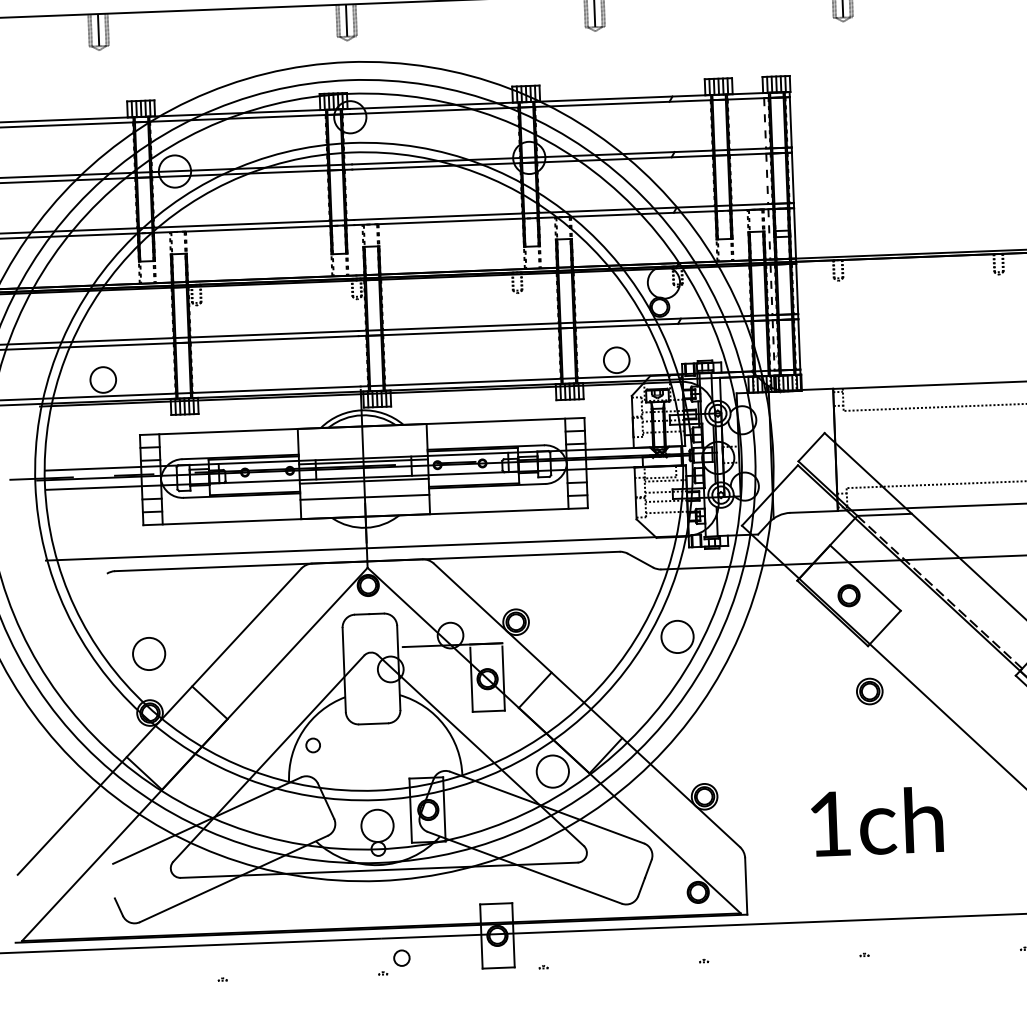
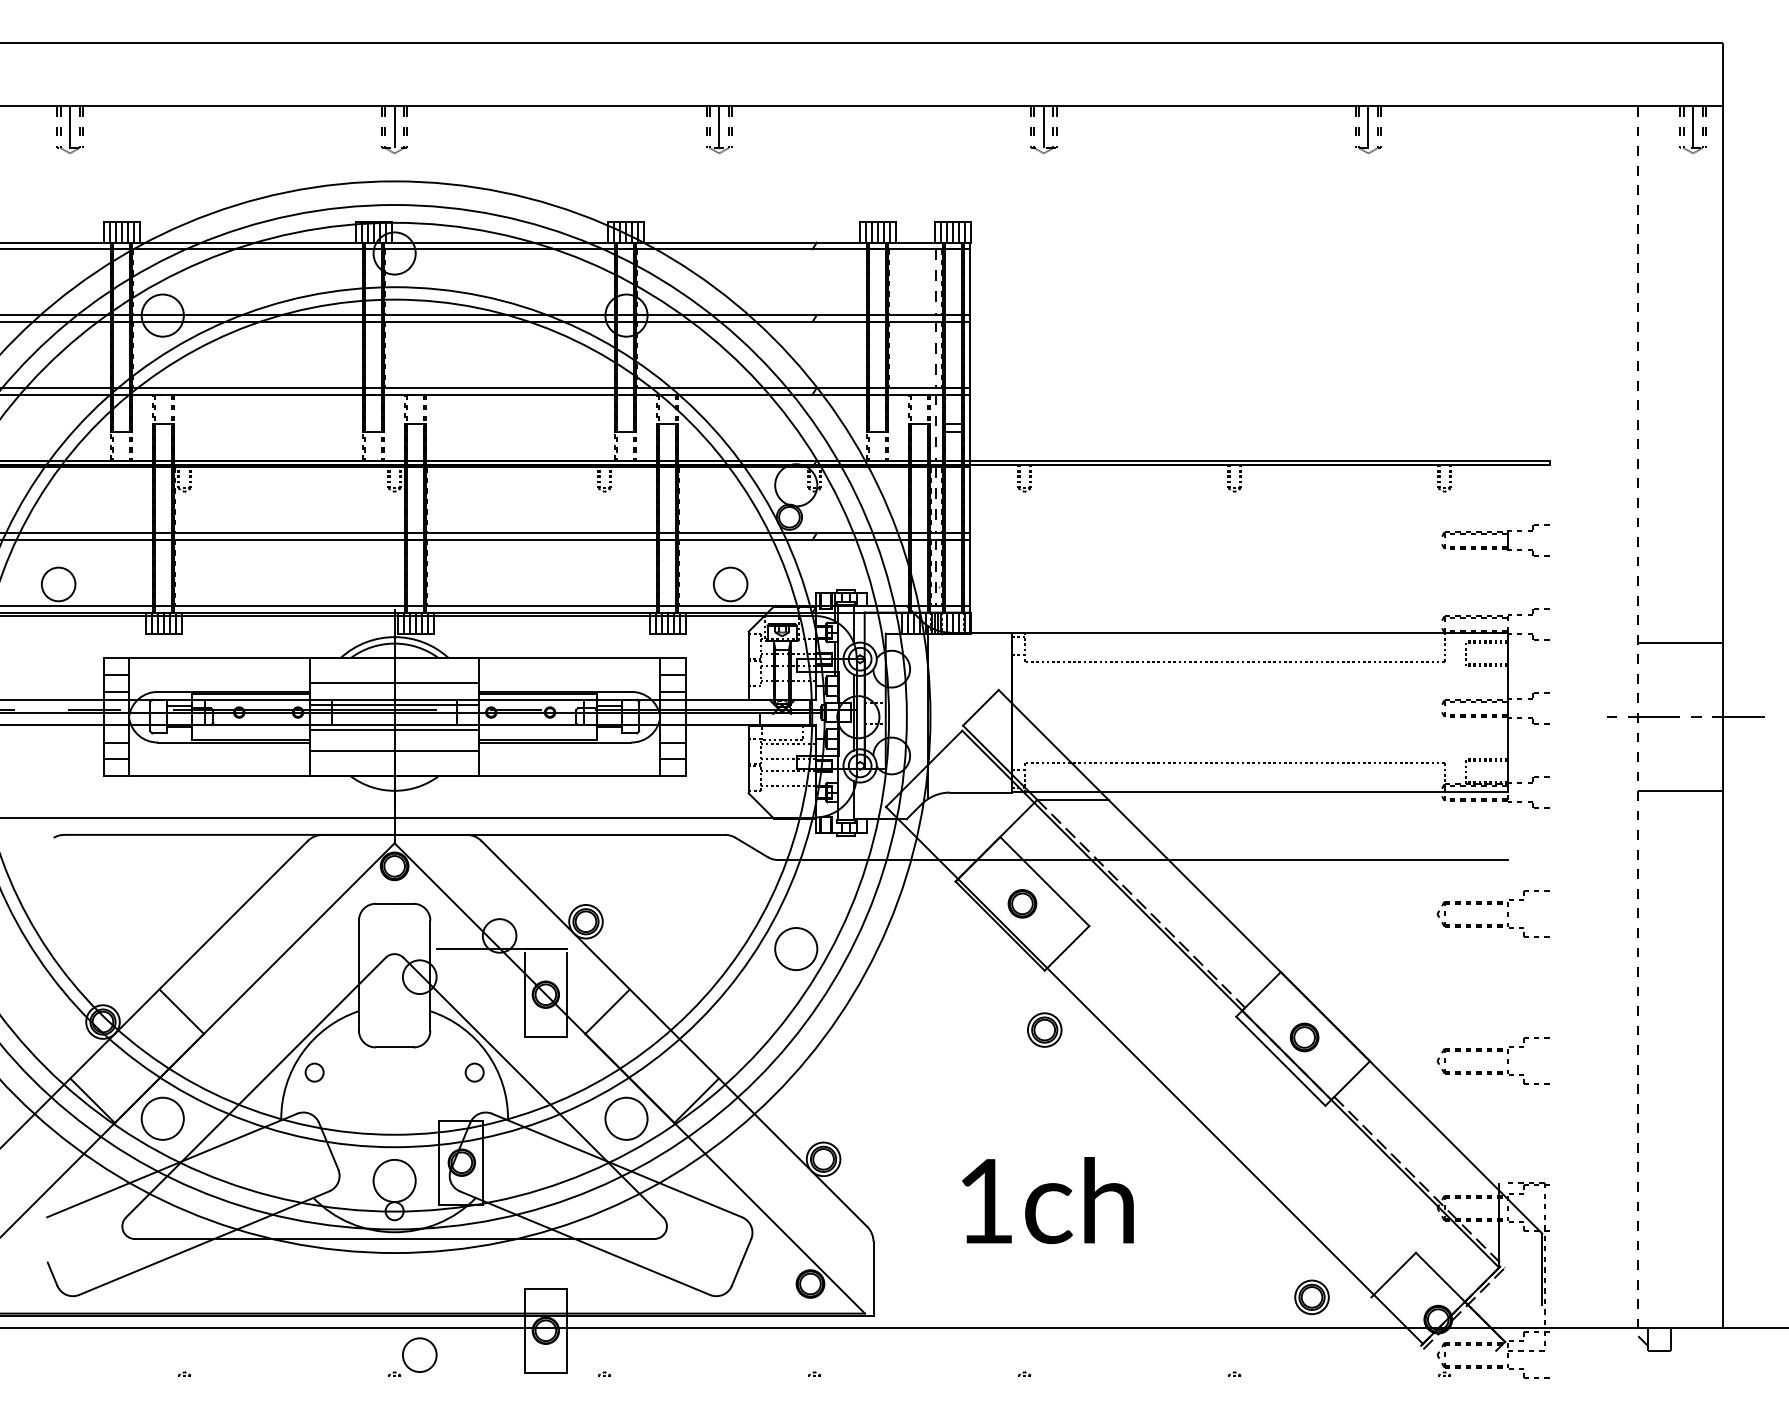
line: (362, 445) -> (394, 683), added
circle: (148, 653) -> (162, 1118), moved
circle: (435, 740) -> (474, 1072), added
circle: (401, 957) -> (419, 1354), size x1.67

